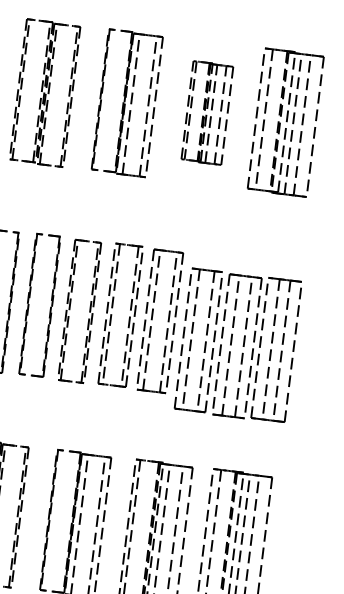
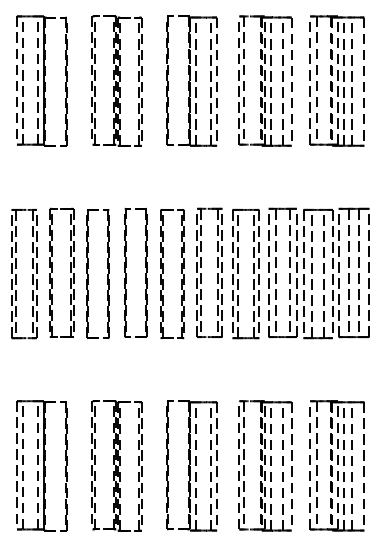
part: (207, 112) -> (265, 80), size x1.43
part: (237, 345) -> (318, 273), moved

